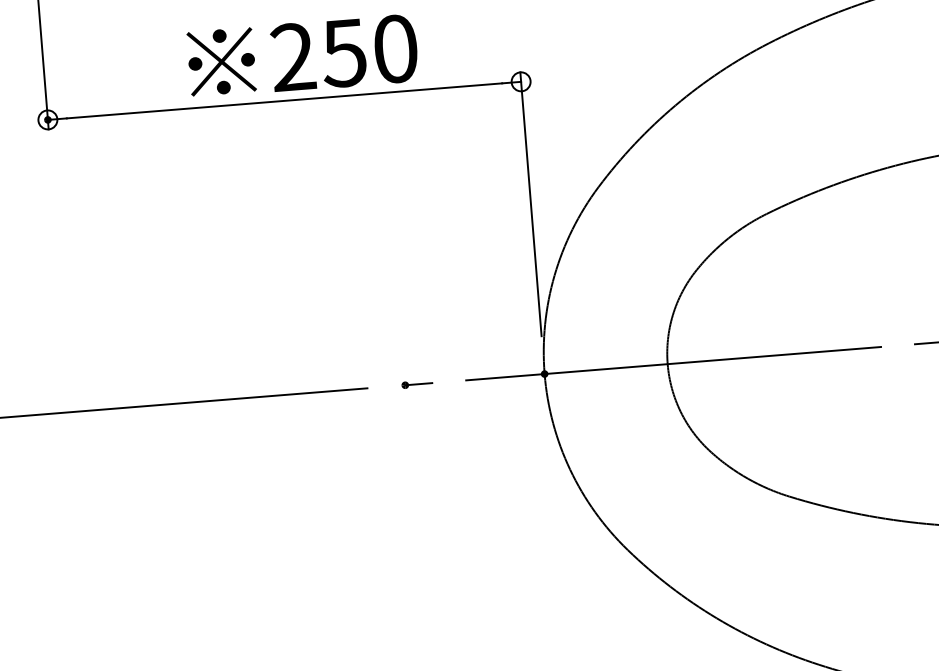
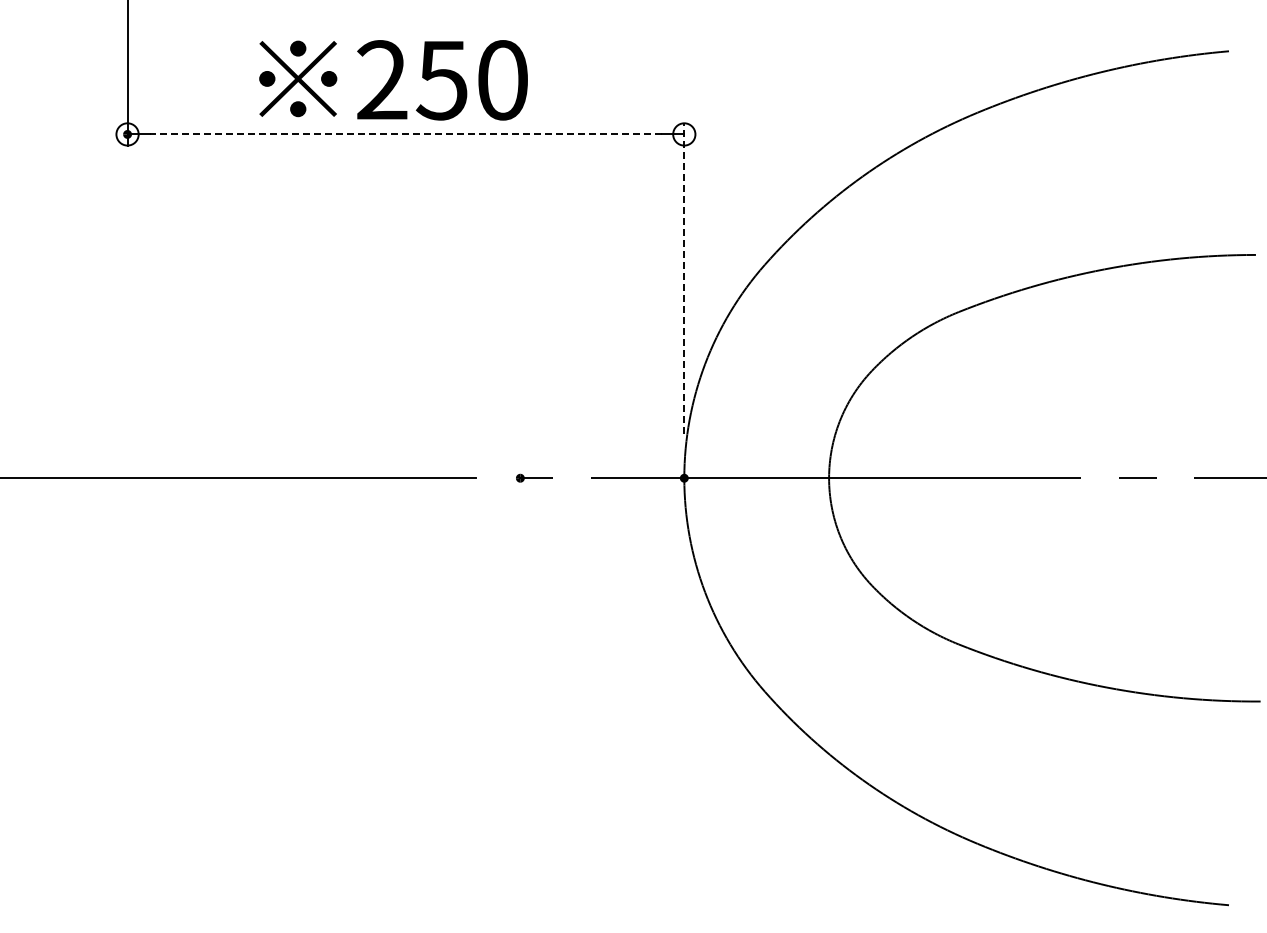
text: (302, 56) -> (393, 80), moved
line: (284, 100) -> (405, 134), solid -> dashed
line: (531, 204) -> (684, 278), solid -> dashed

